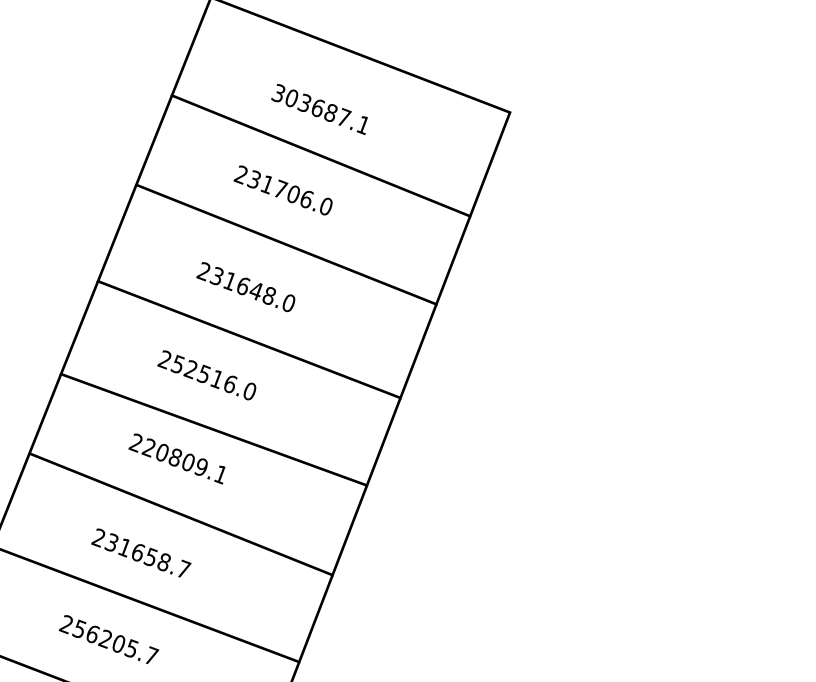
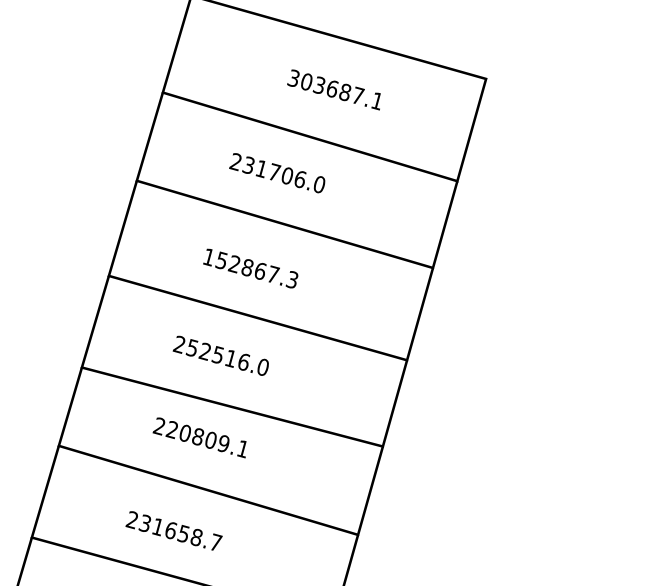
text: (319, 109) -> (334, 90), moved
text: (245, 286) -> (249, 267), 231648.0 -> 152867.3

